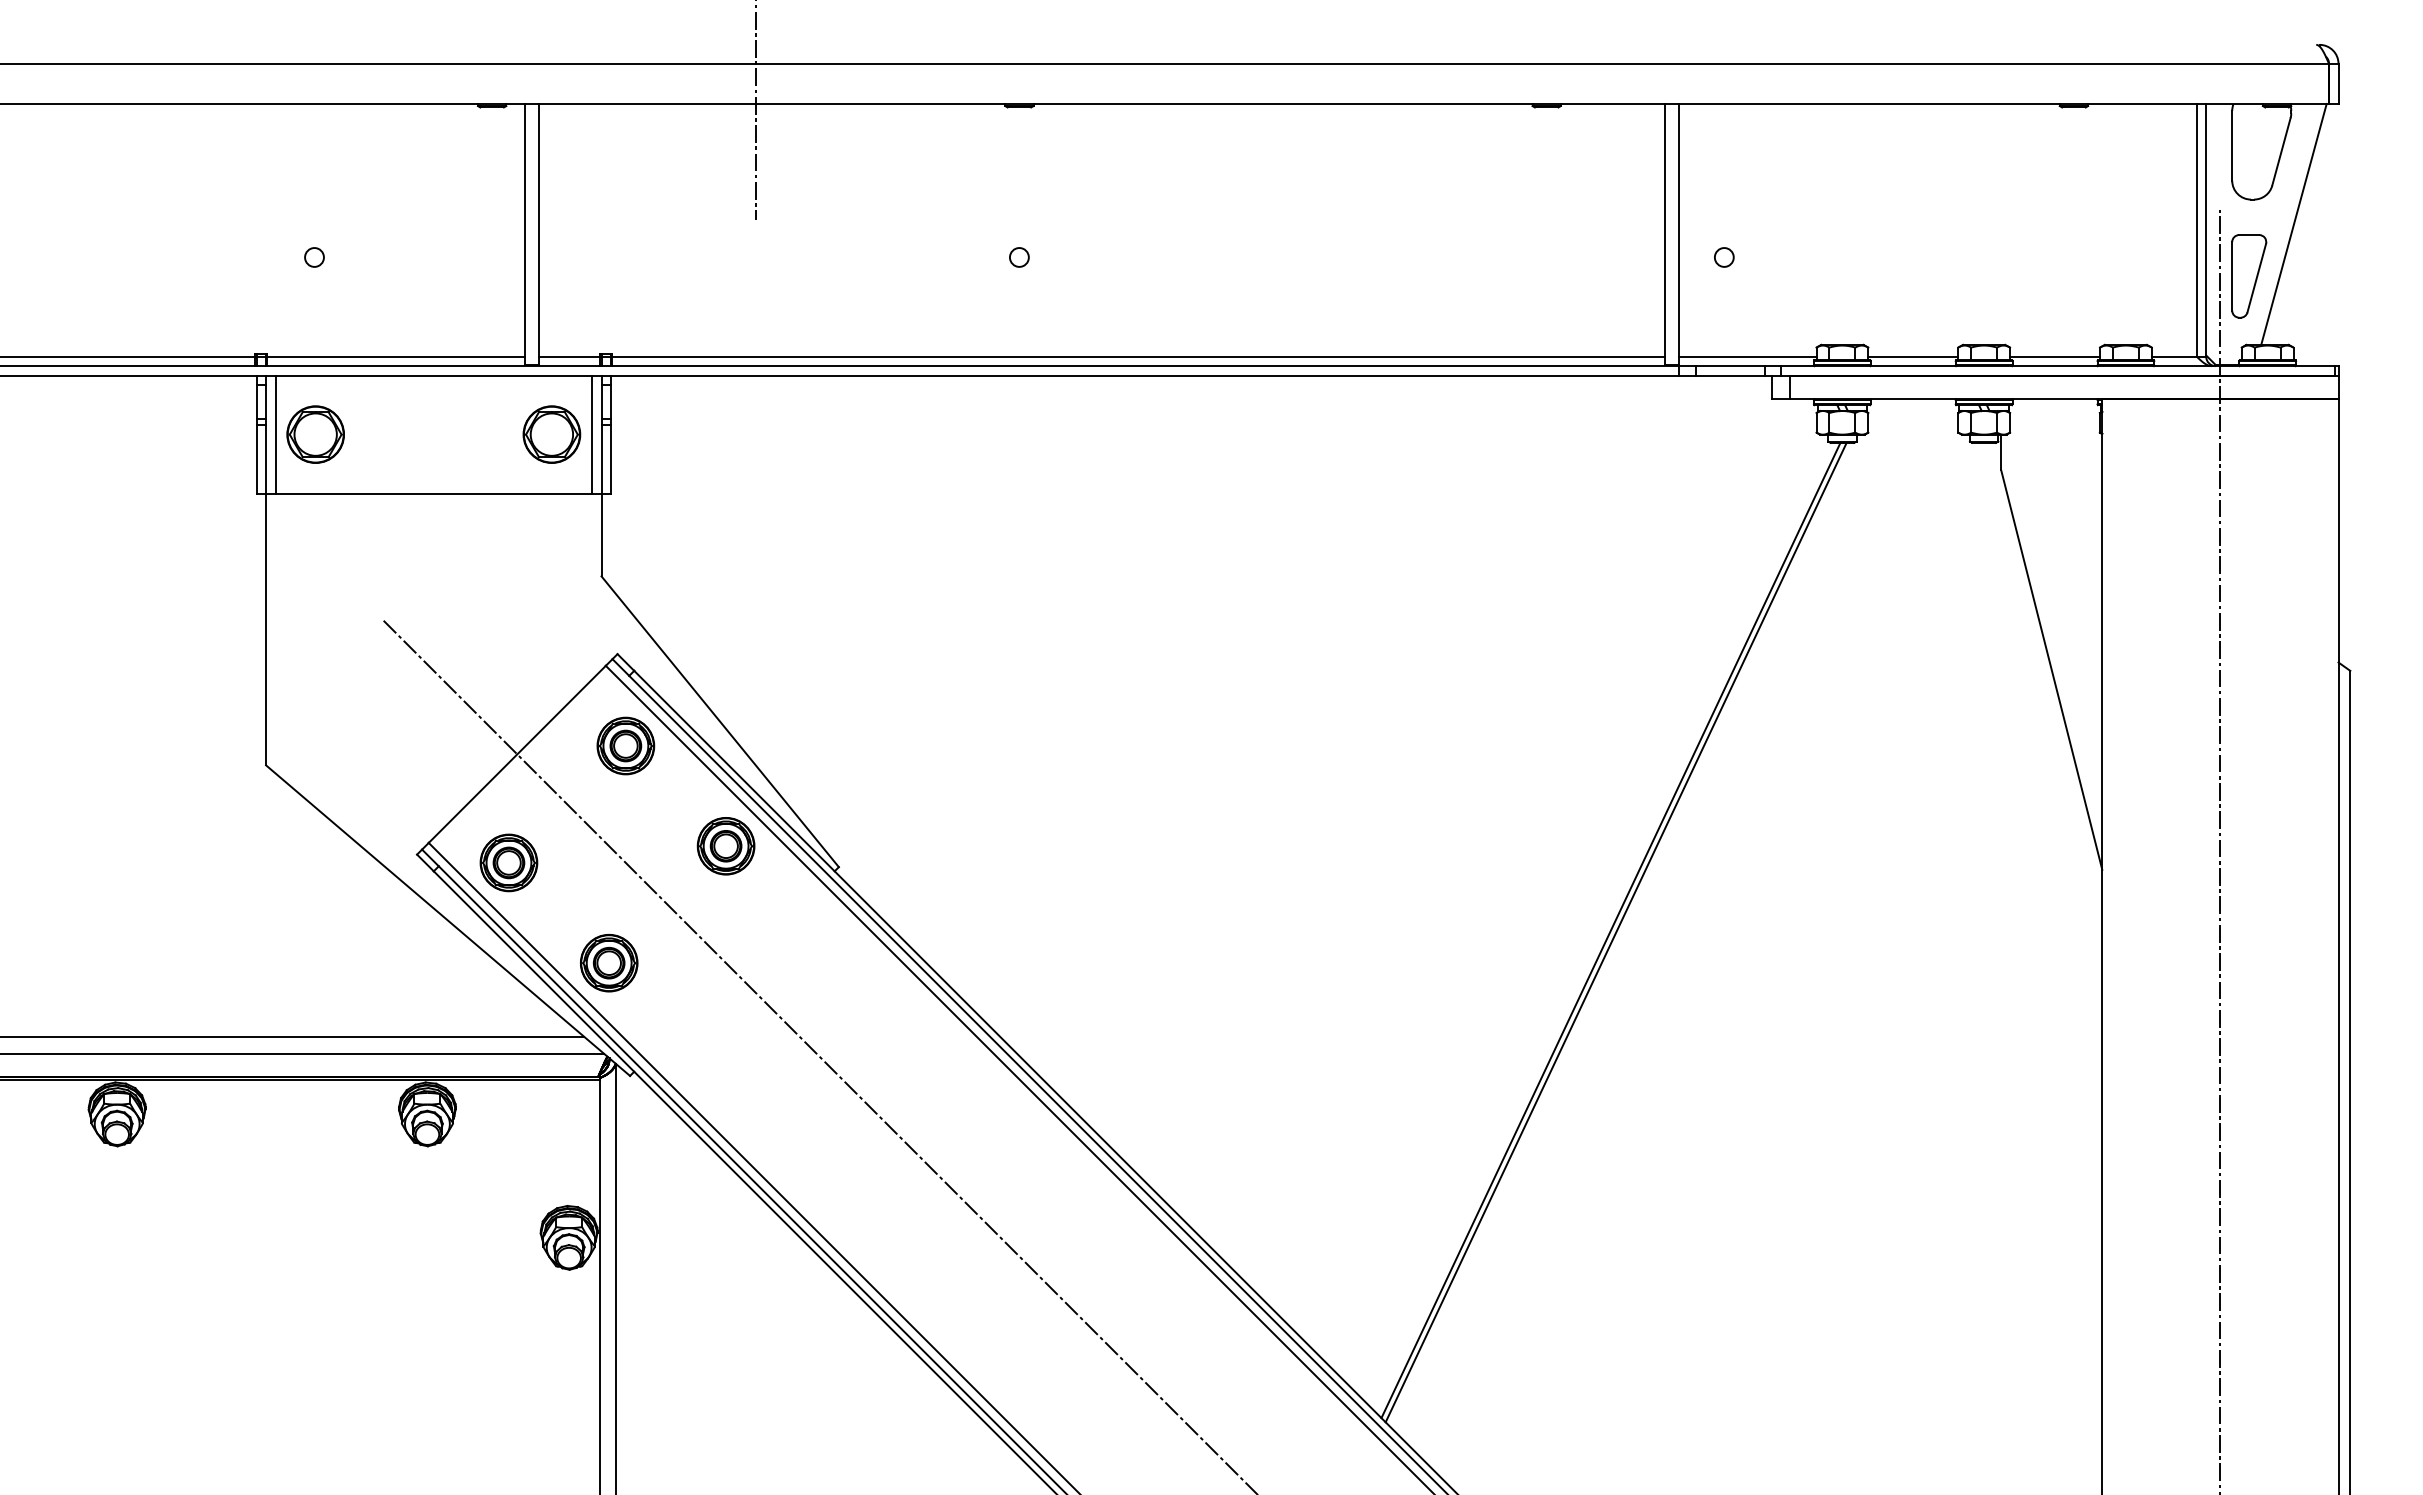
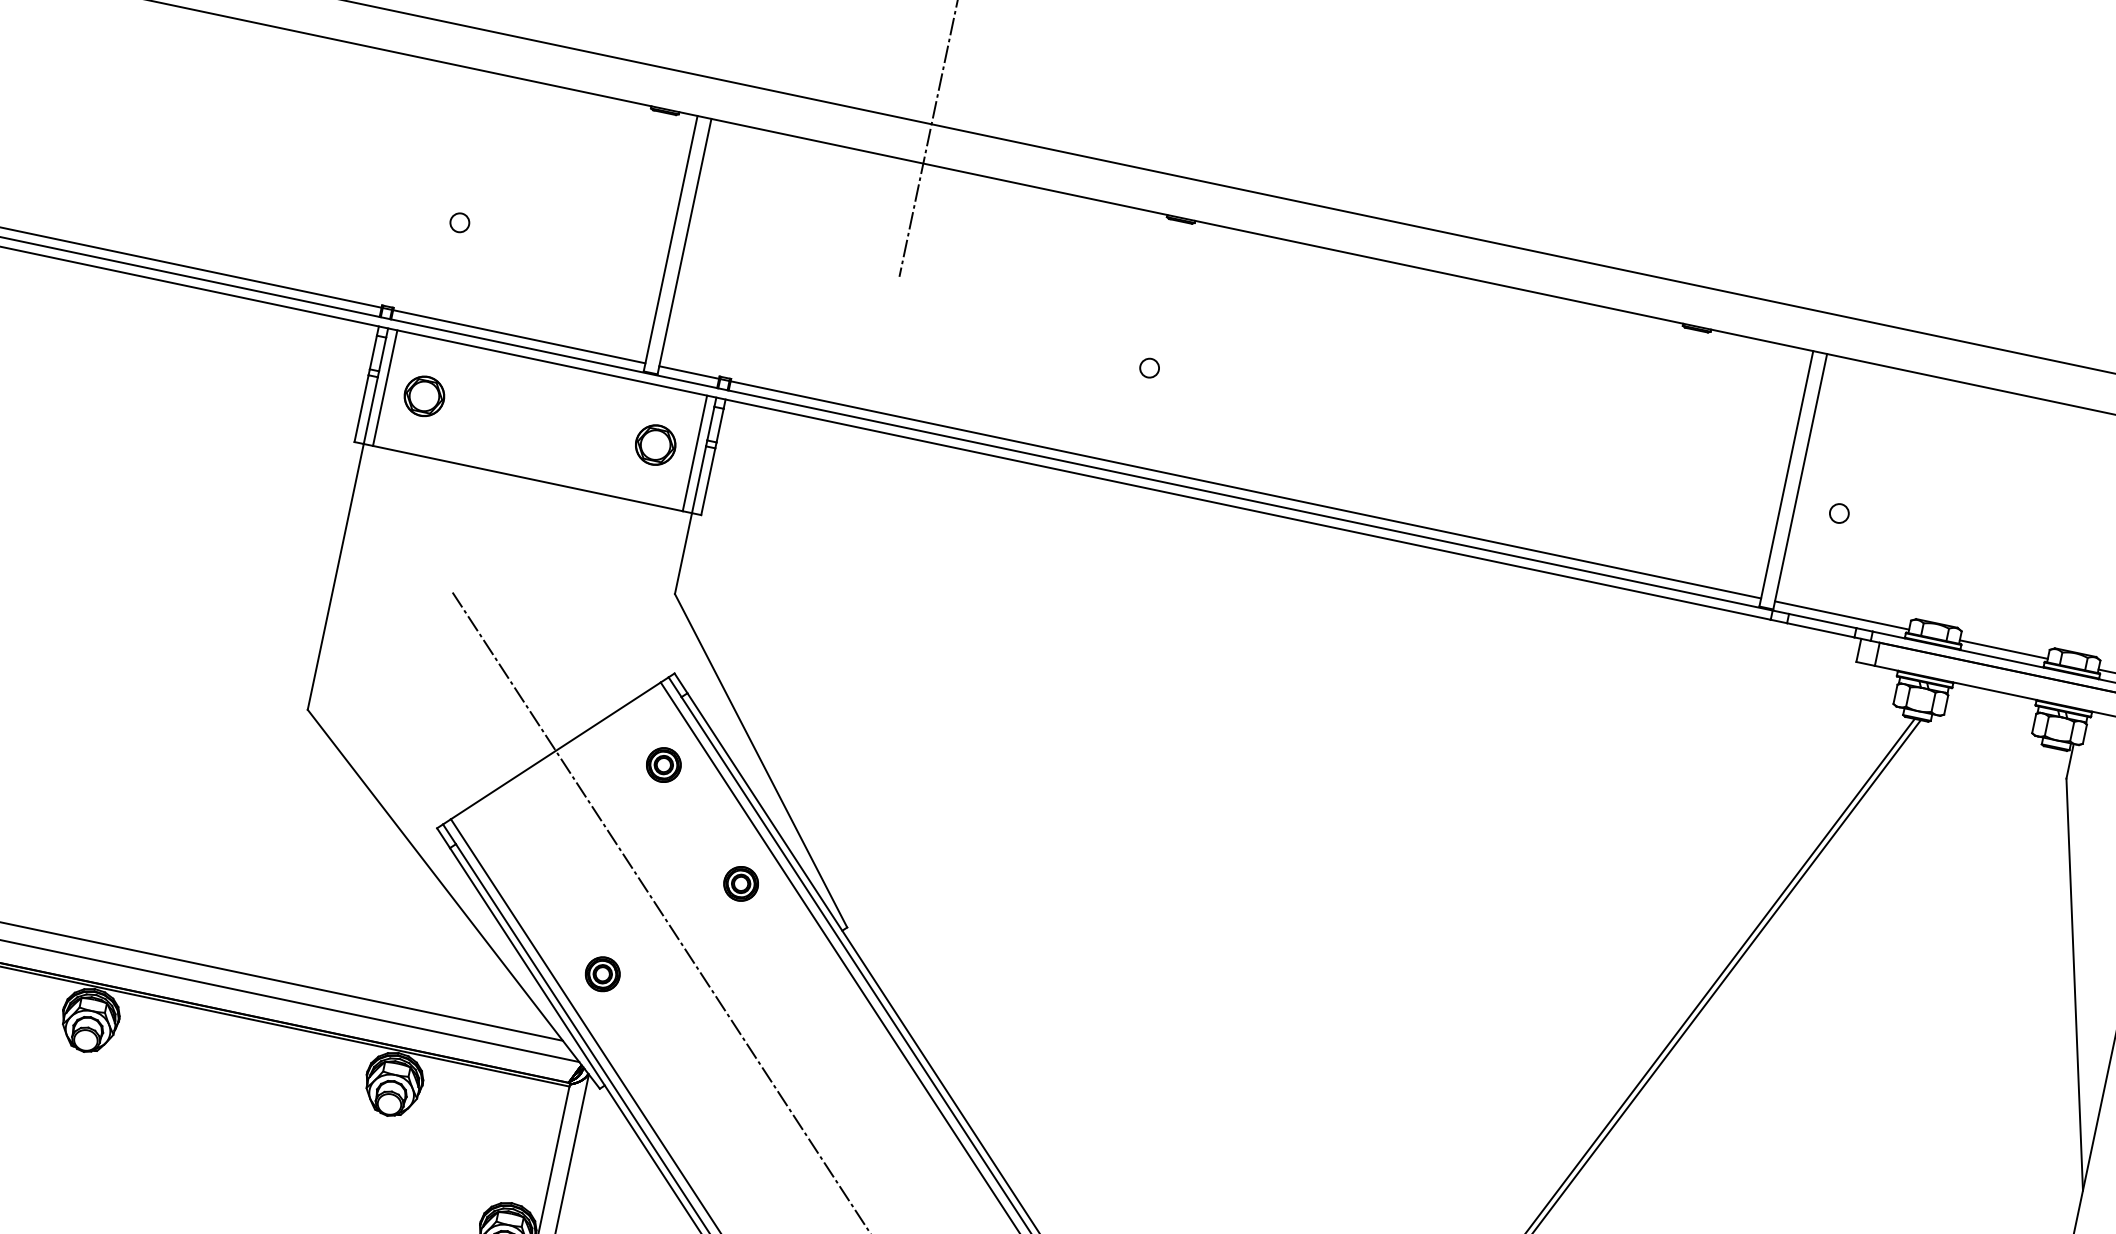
part: (315, 434) -> (424, 396), size x0.7
part: (551, 434) -> (655, 444), size x0.7
part: (625, 745) -> (663, 764), size x0.6
part: (725, 846) -> (740, 883), size x0.6
part: (508, 862) -> (524, 854), removed
part: (609, 963) -> (602, 974), size x0.6

